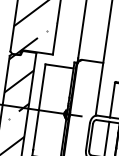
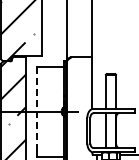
line: (39, 106) -> (36, 108), solid -> dashed

